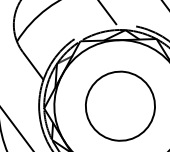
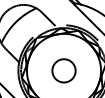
circle: (119, 105) -> (63, 70), size x0.6

